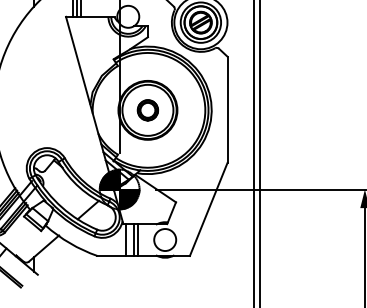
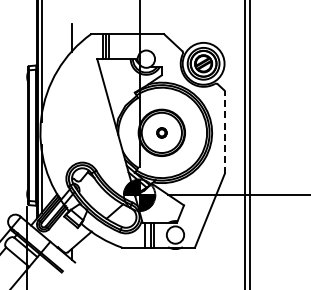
part: (147, 109) -> (161, 132), size x0.6
line: (227, 109) -> (224, 132), solid -> dashed

